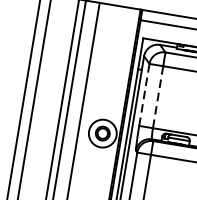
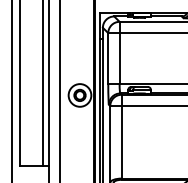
line: (144, 94) -> (108, 58), dashed -> solid
line: (158, 96) -> (119, 58), dashed -> solid

